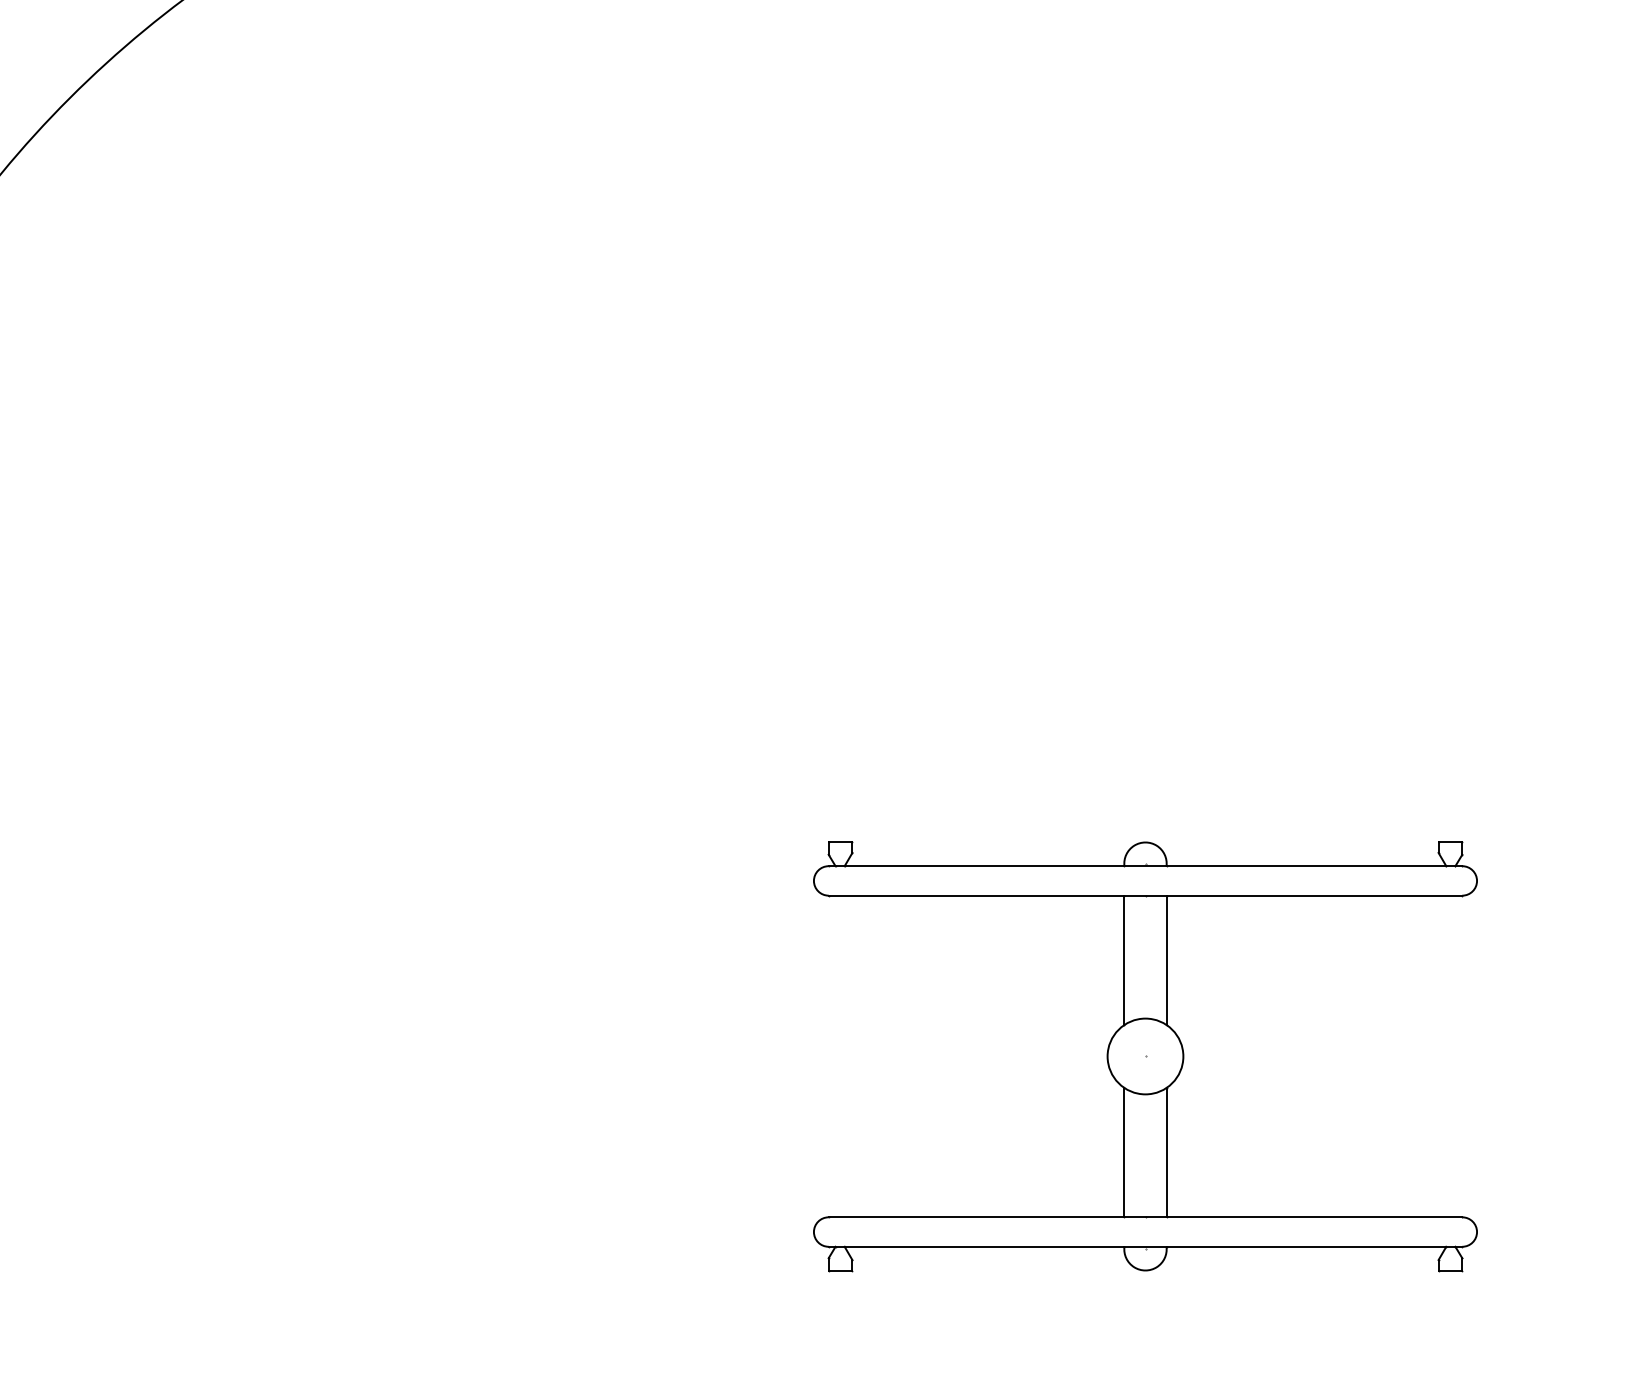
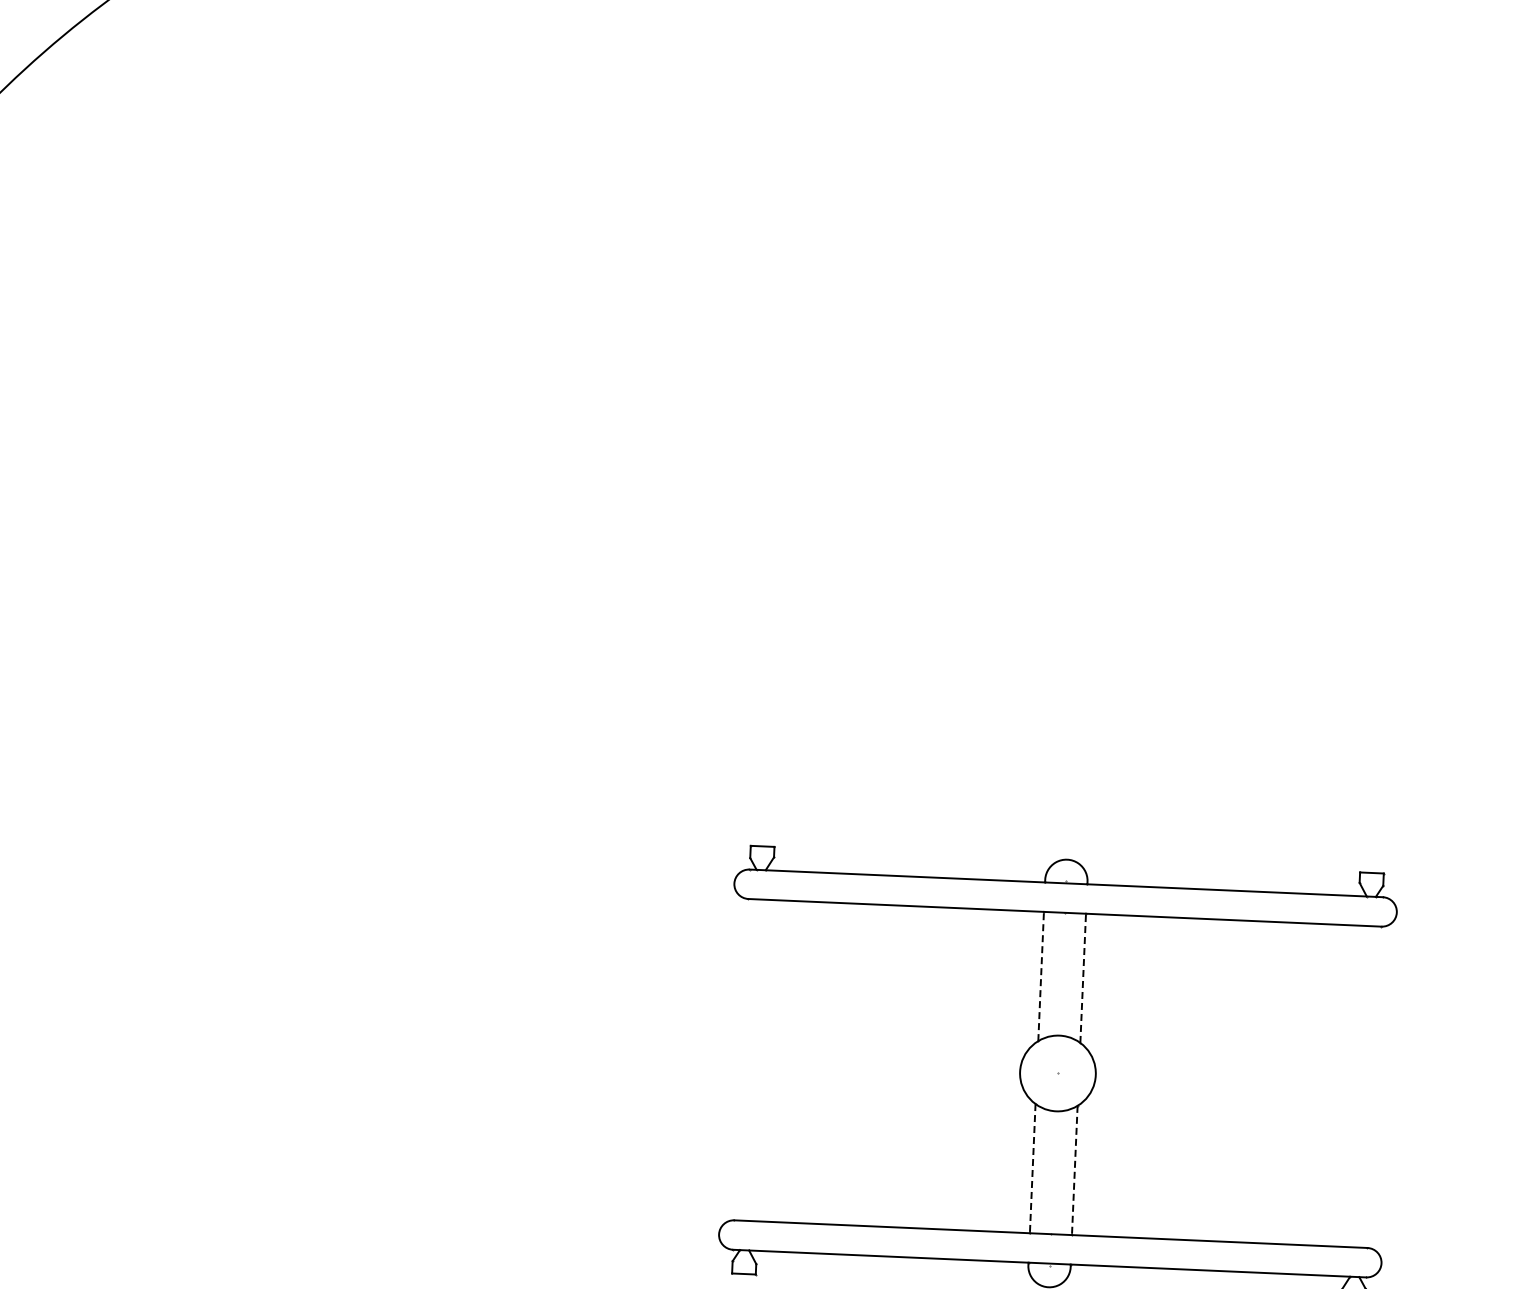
line: (1124, 960) -> (1041, 976), solid -> dashed
line: (1166, 960) -> (1083, 978), solid -> dashed
line: (1124, 1152) -> (1032, 1168), solid -> dashed
line: (1166, 1152) -> (1074, 1170), solid -> dashed

